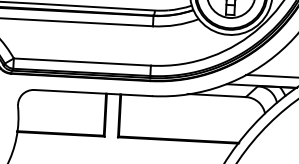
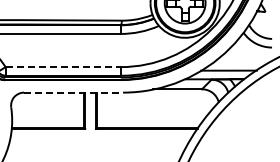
line: (82, 62) -> (63, 67), solid -> dashed
line: (94, 92) -> (74, 92), solid -> dashed

